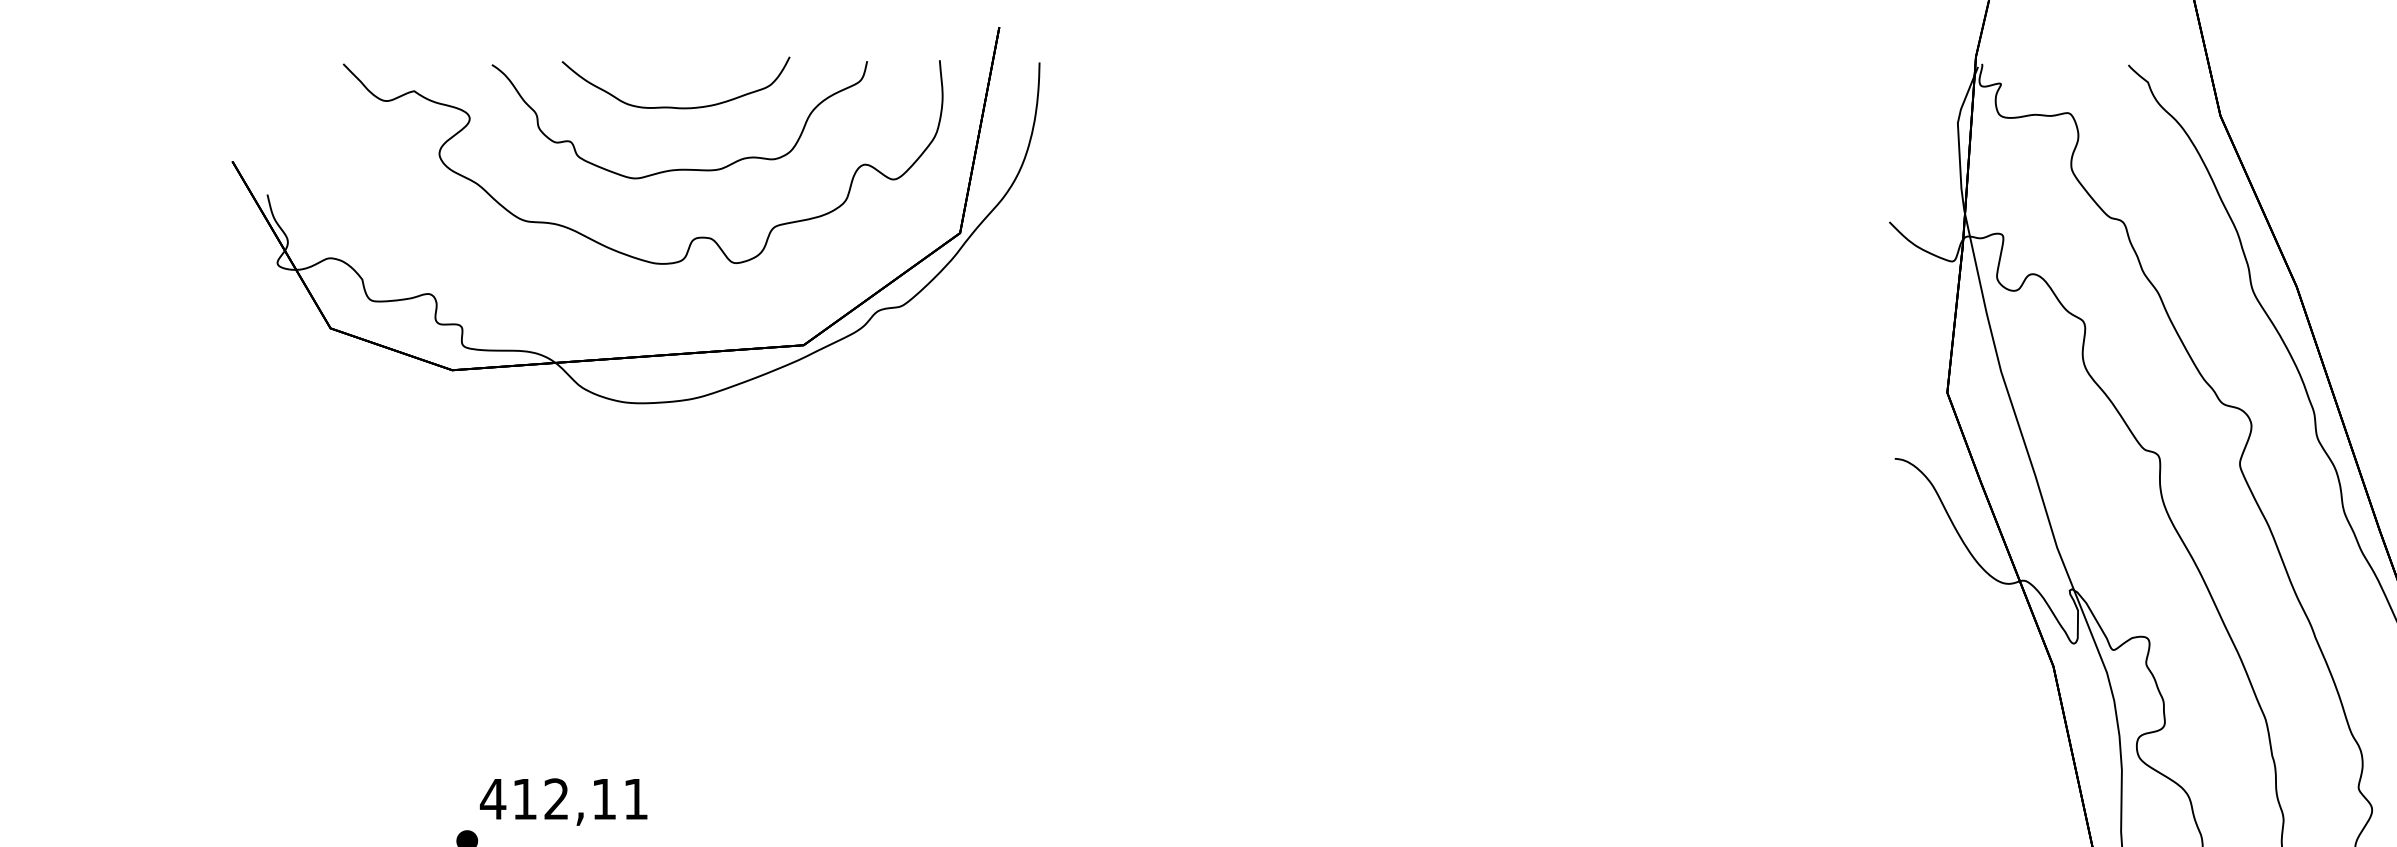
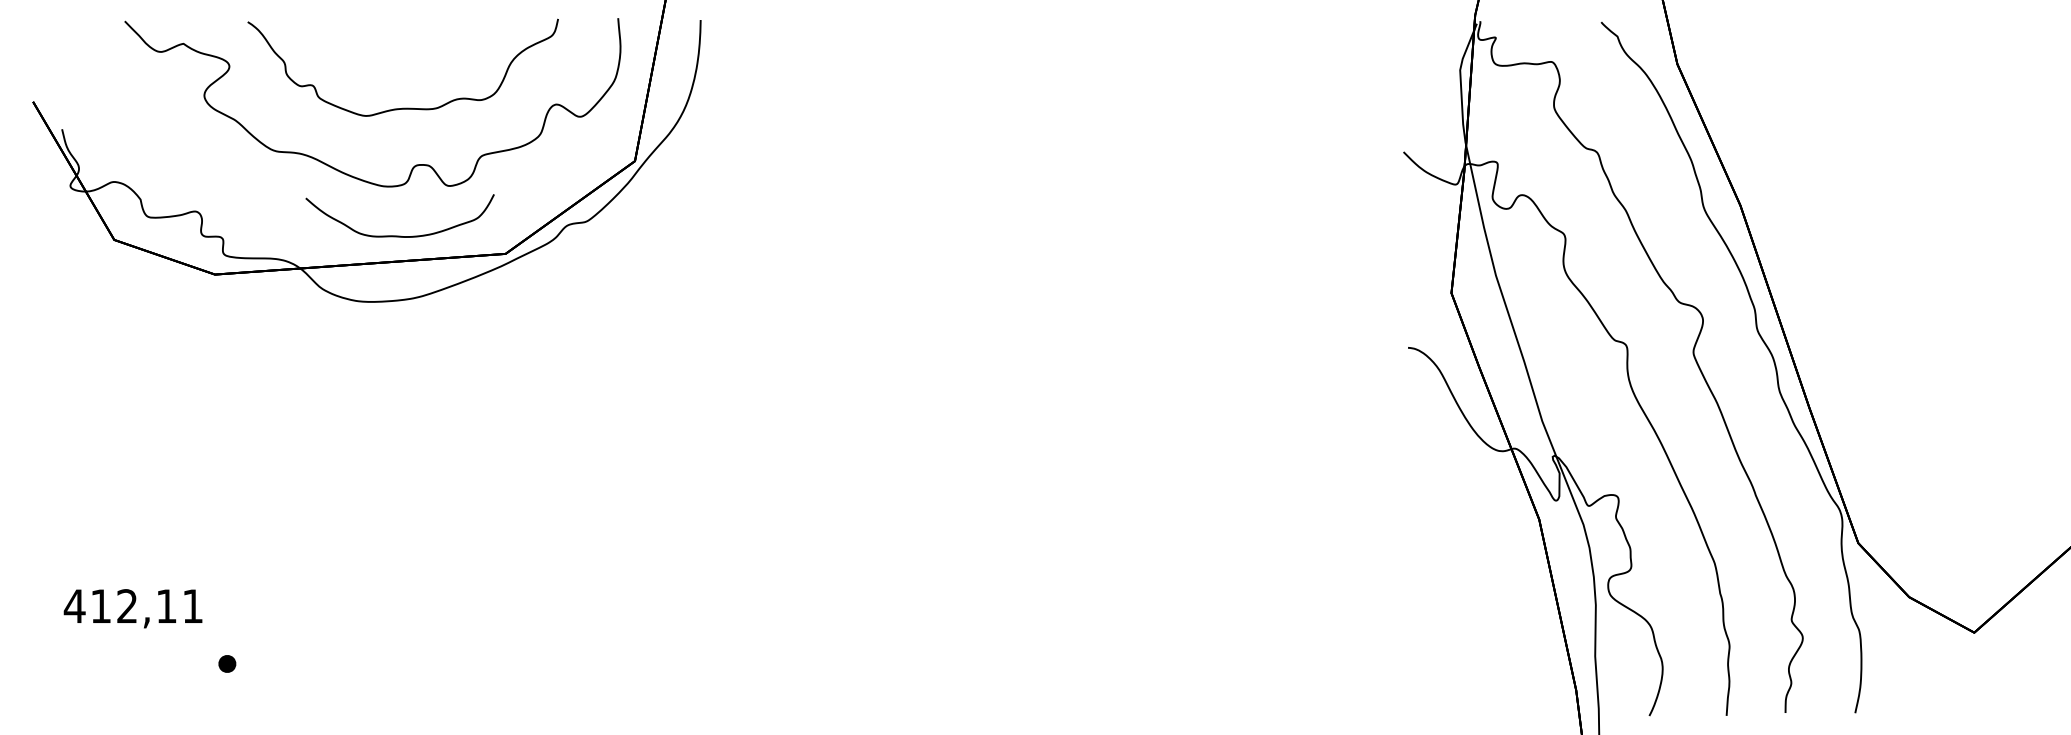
part: (675, 106) -> (399, 235), moved
text: (562, 801) -> (132, 608), moved

